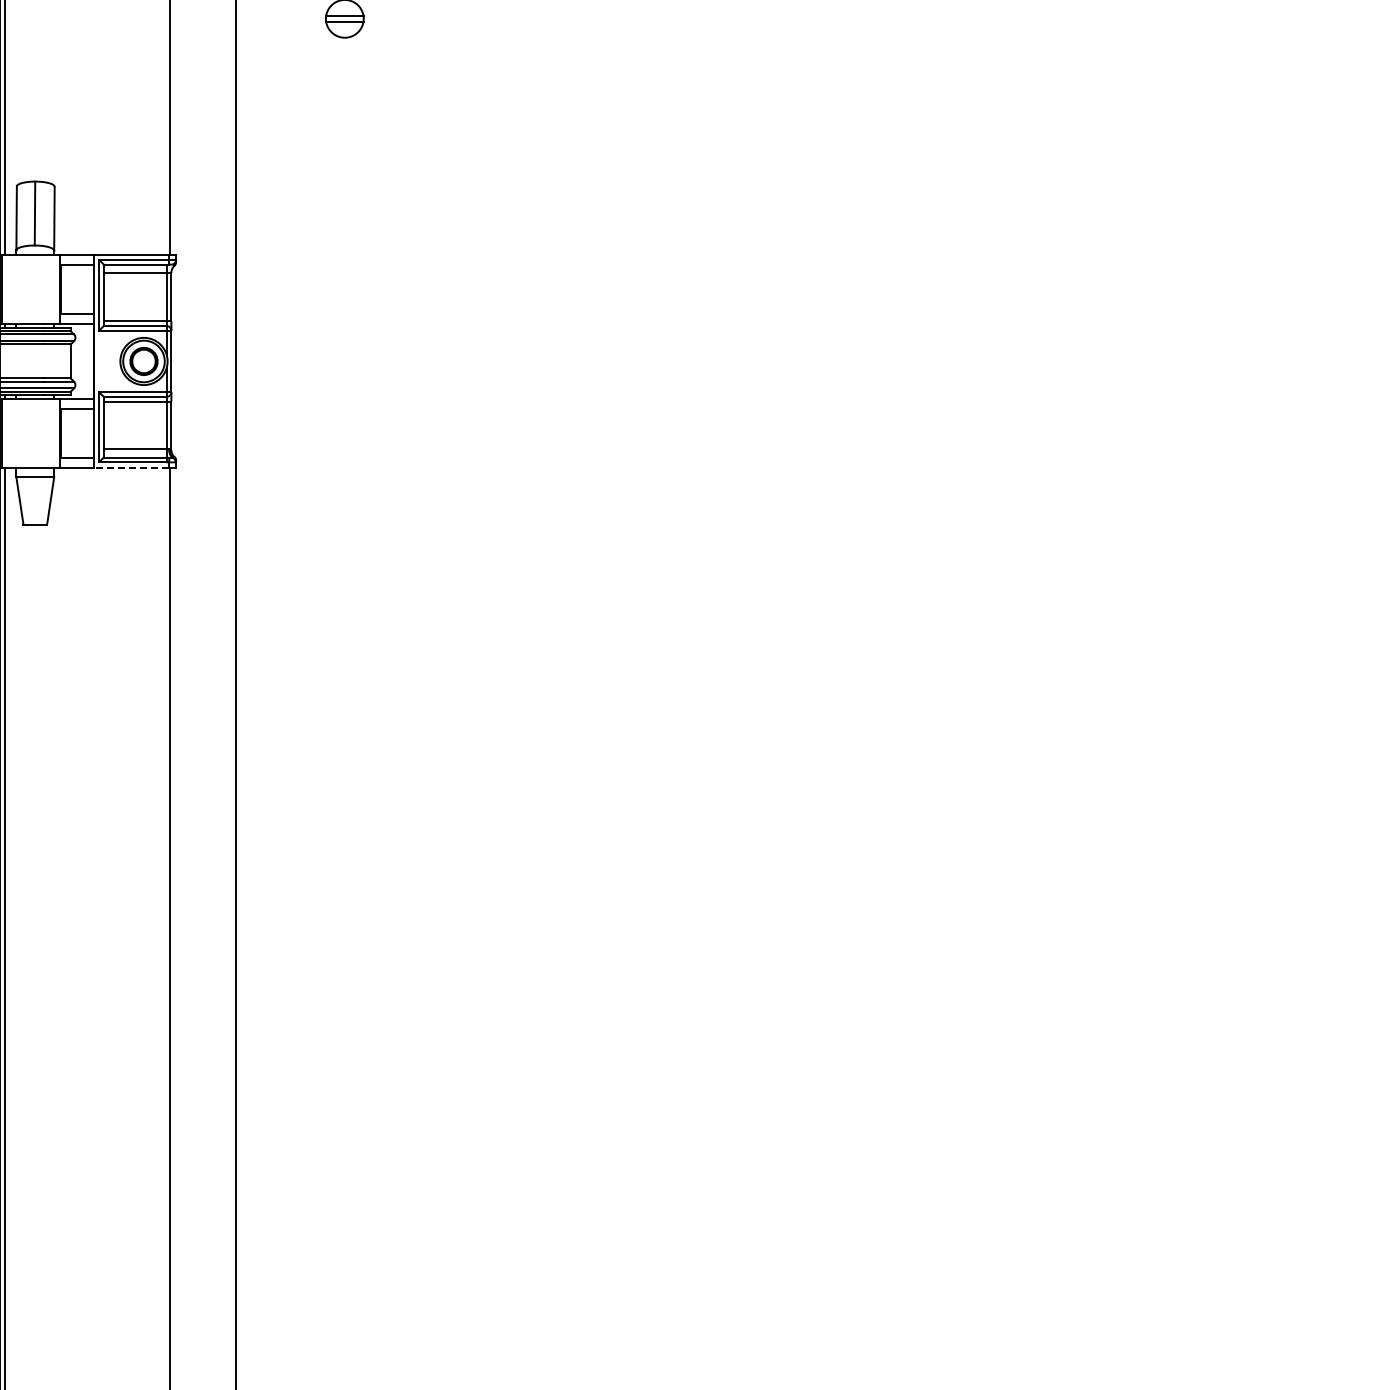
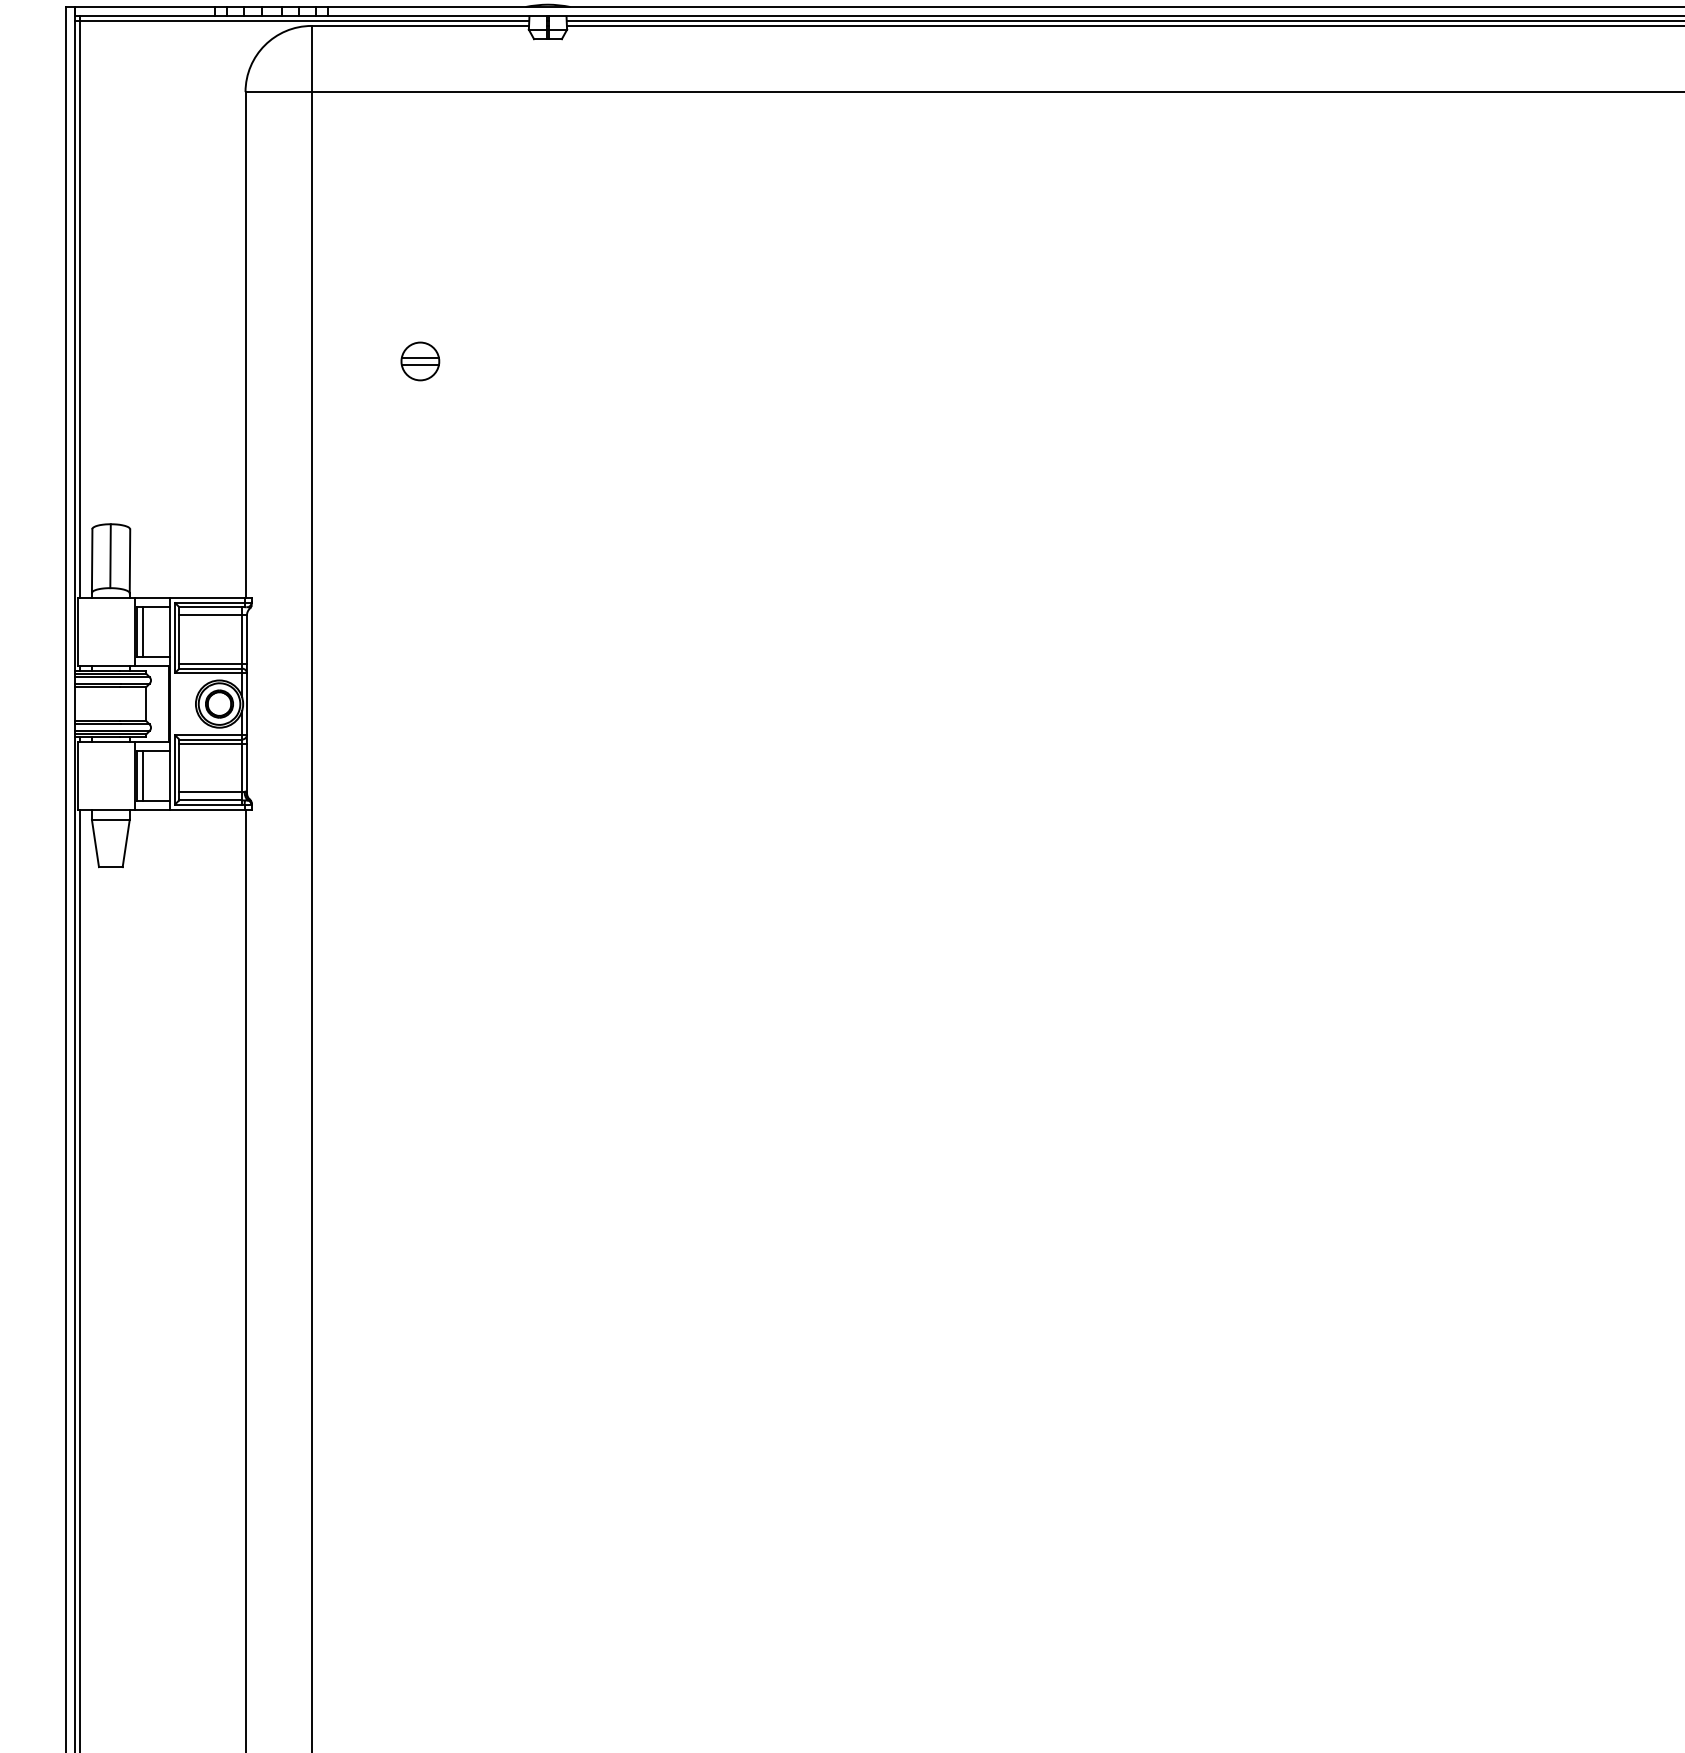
line: (67, 288) -> (143, 631), added
line: (67, 432) -> (143, 775), added
line: (130, 467) -> (206, 810), dashed -> solid

